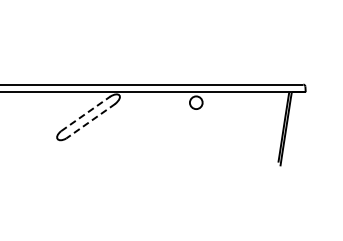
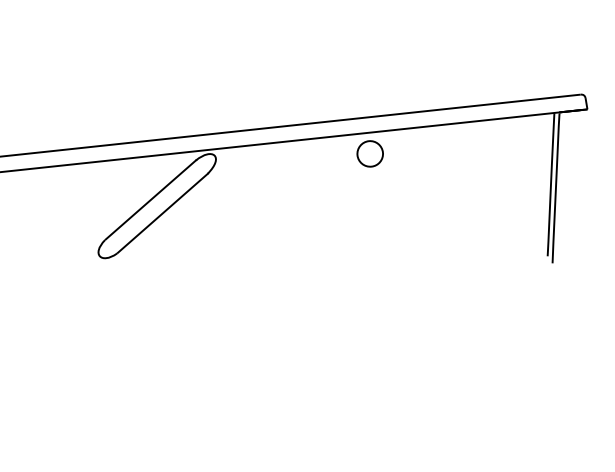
line: (86, 113) -> (152, 198), dashed -> solid
line: (90, 121) -> (162, 214), dashed -> solid

